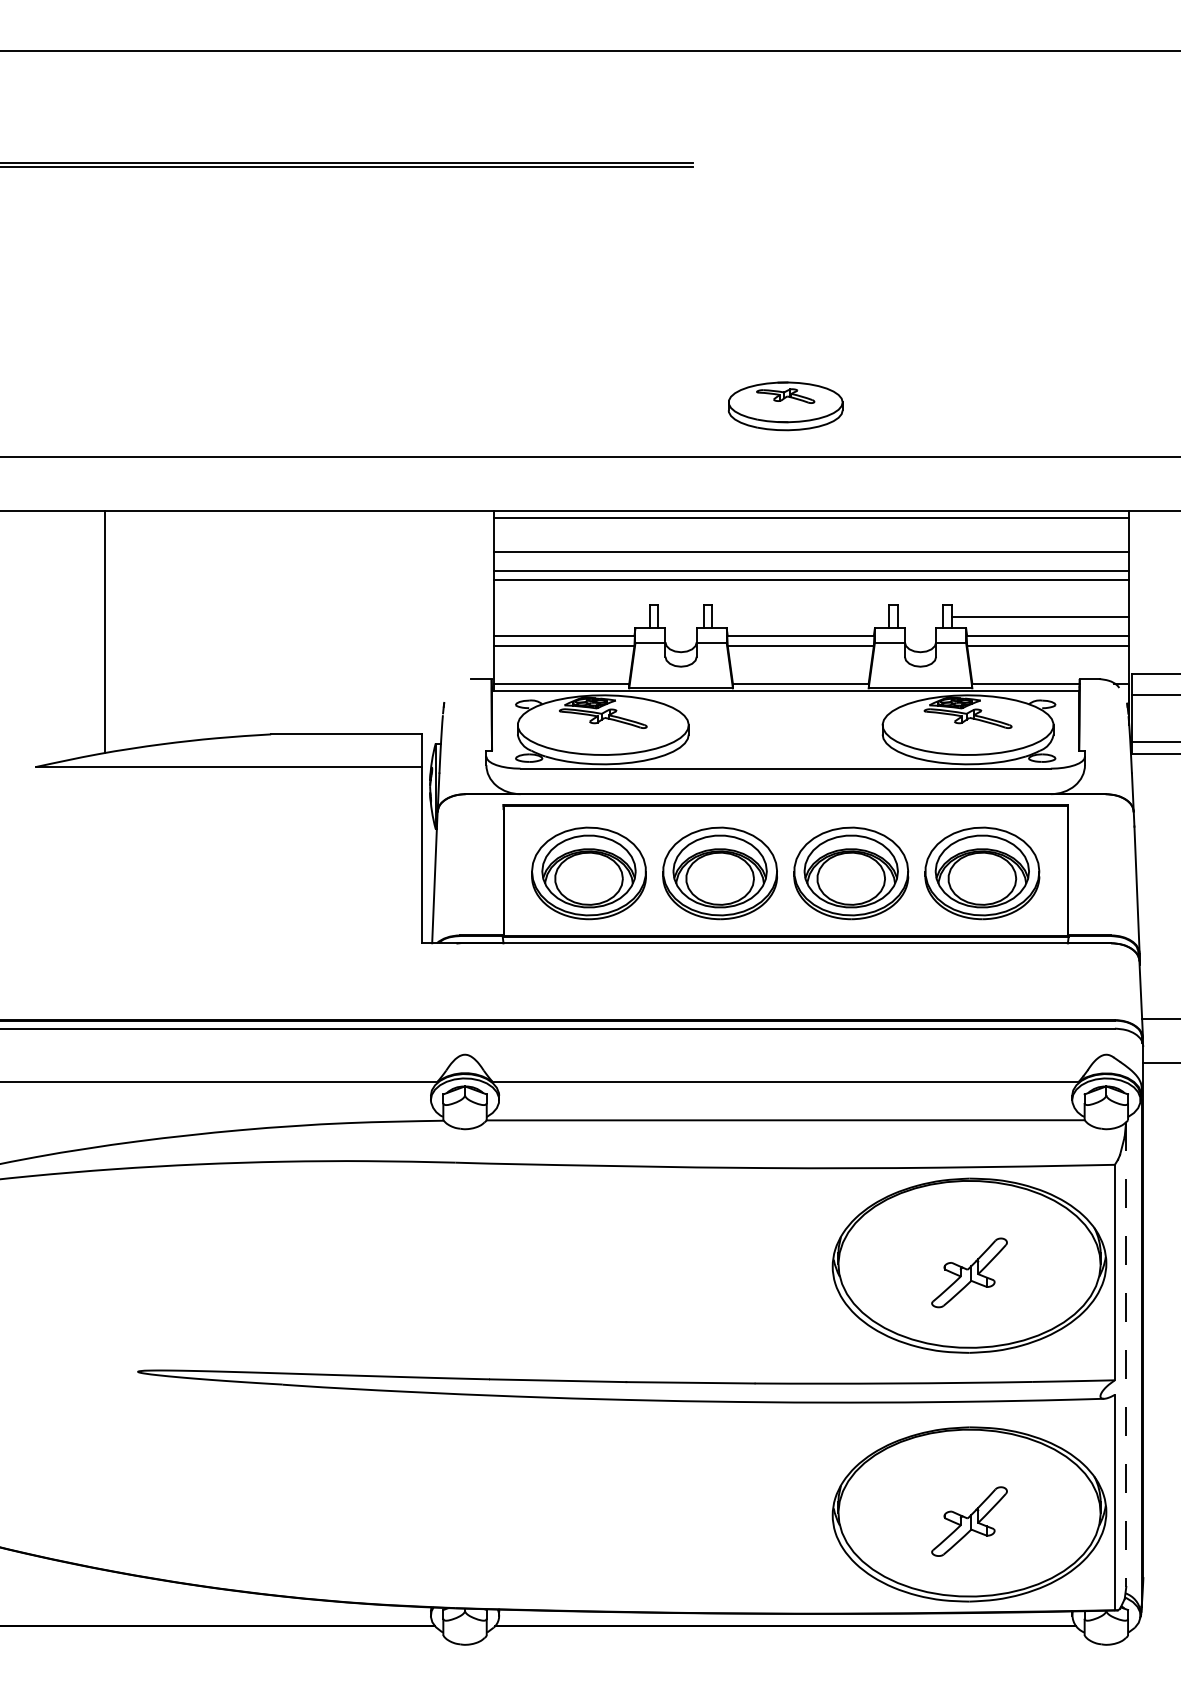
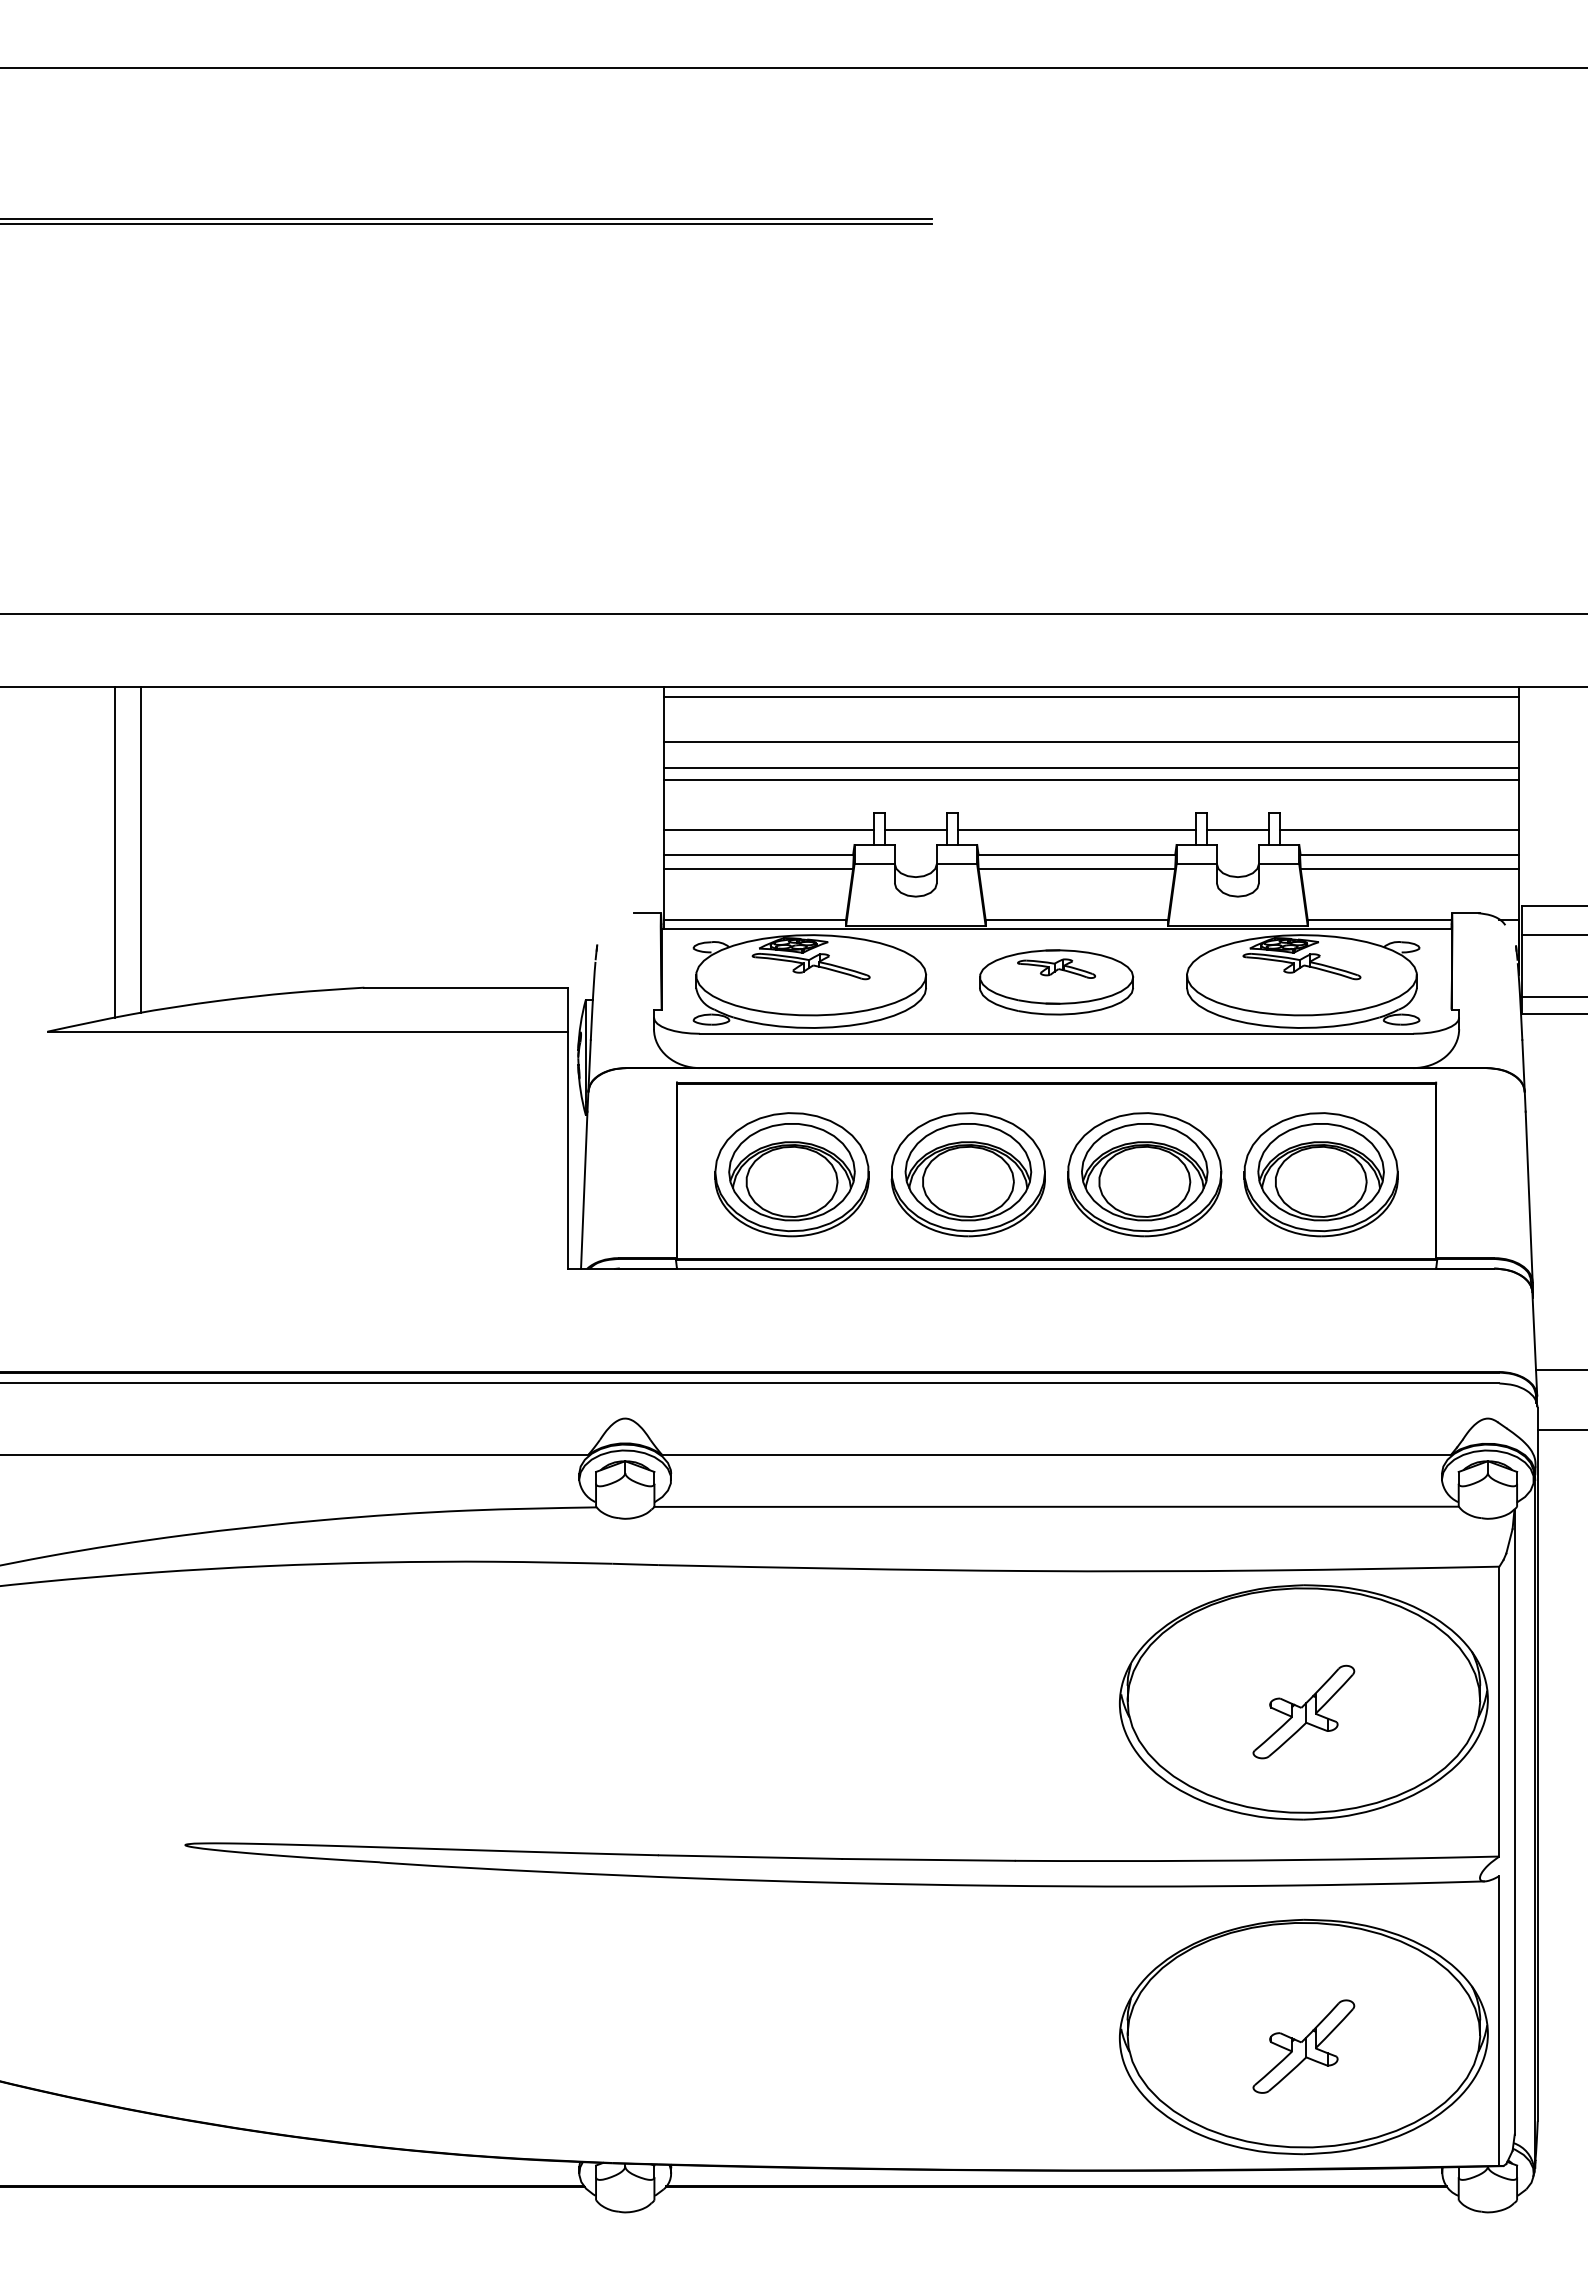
part: (785, 406) -> (1056, 982), moved
line: (571, 616) -> (768, 829), added
line: (680, 616) -> (915, 829), added
line: (800, 616) -> (1076, 829), added
line: (920, 616) -> (1237, 829), added
line: (86, 633) -> (115, 852), added
line: (1126, 1354) -> (1514, 1822), dashed -> solid

